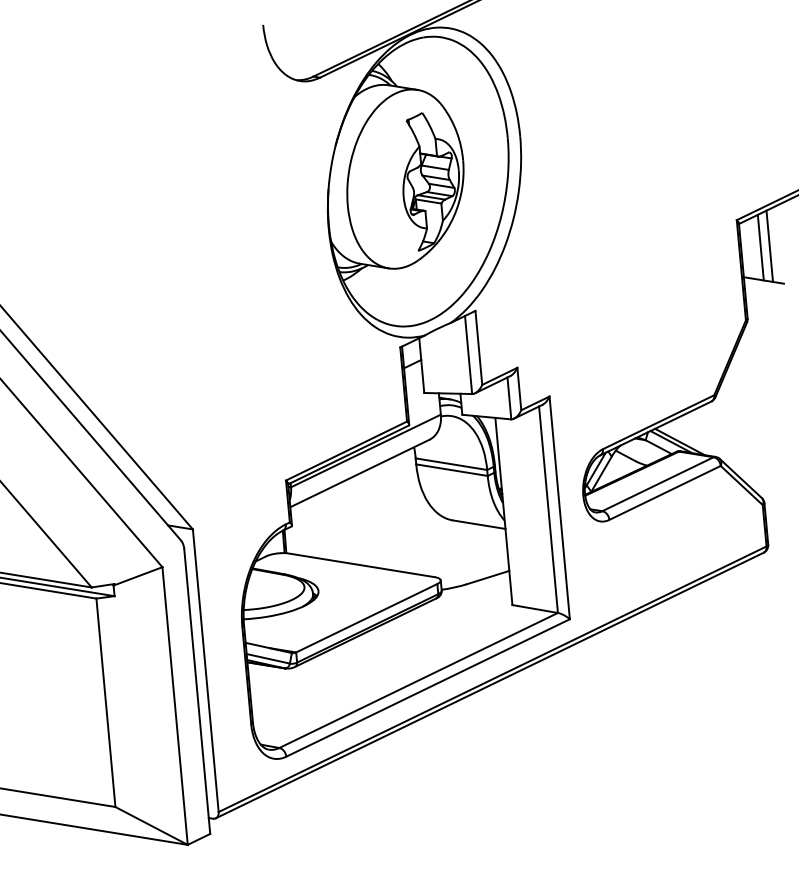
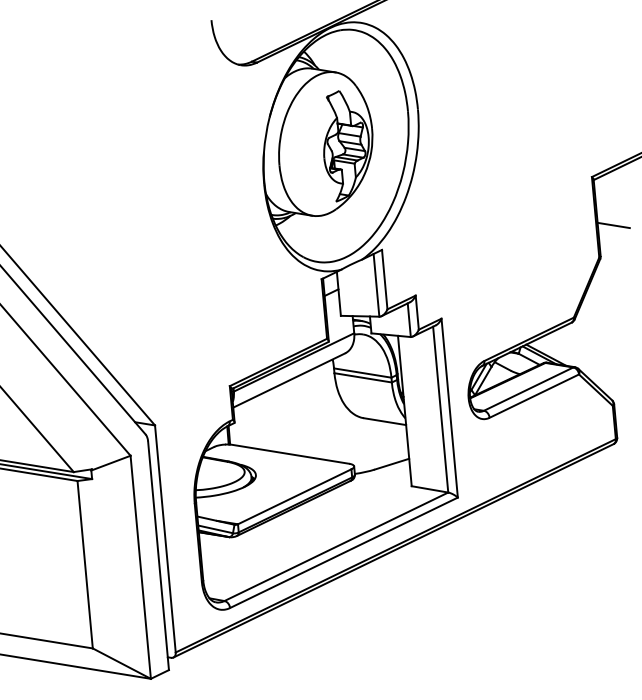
line: (769, 245) -> (618, 197), removed
line: (760, 247) -> (610, 198), removed

